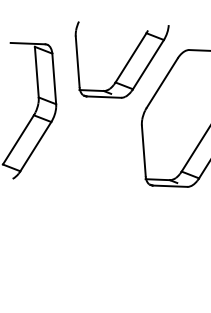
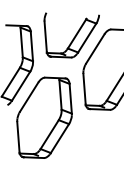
part: (75, 199) -> (44, 117), added

